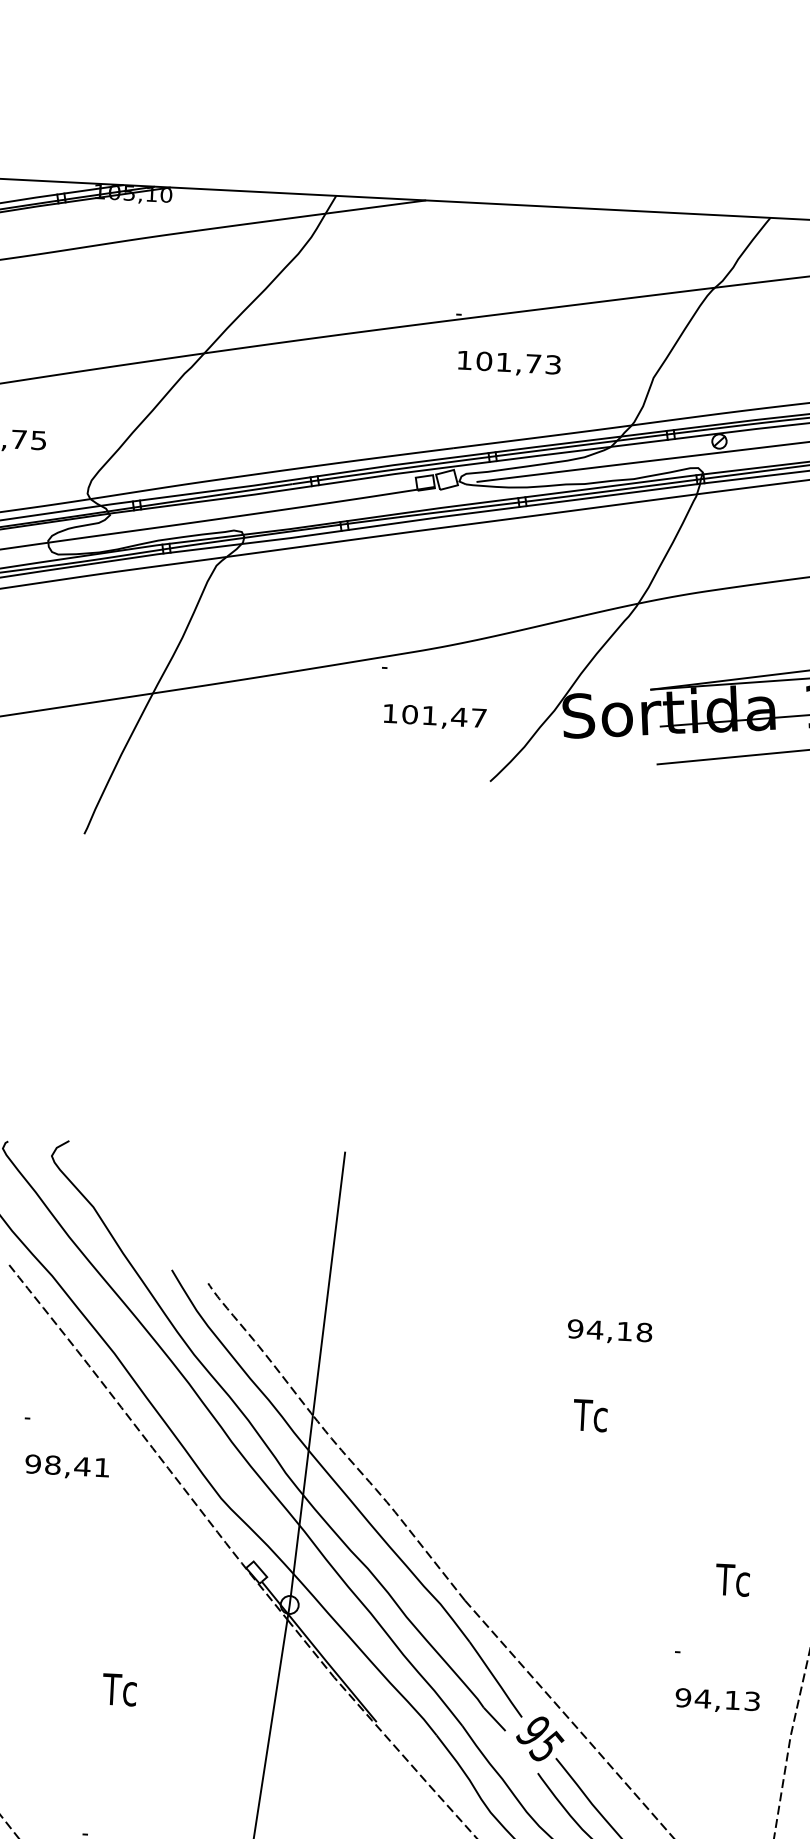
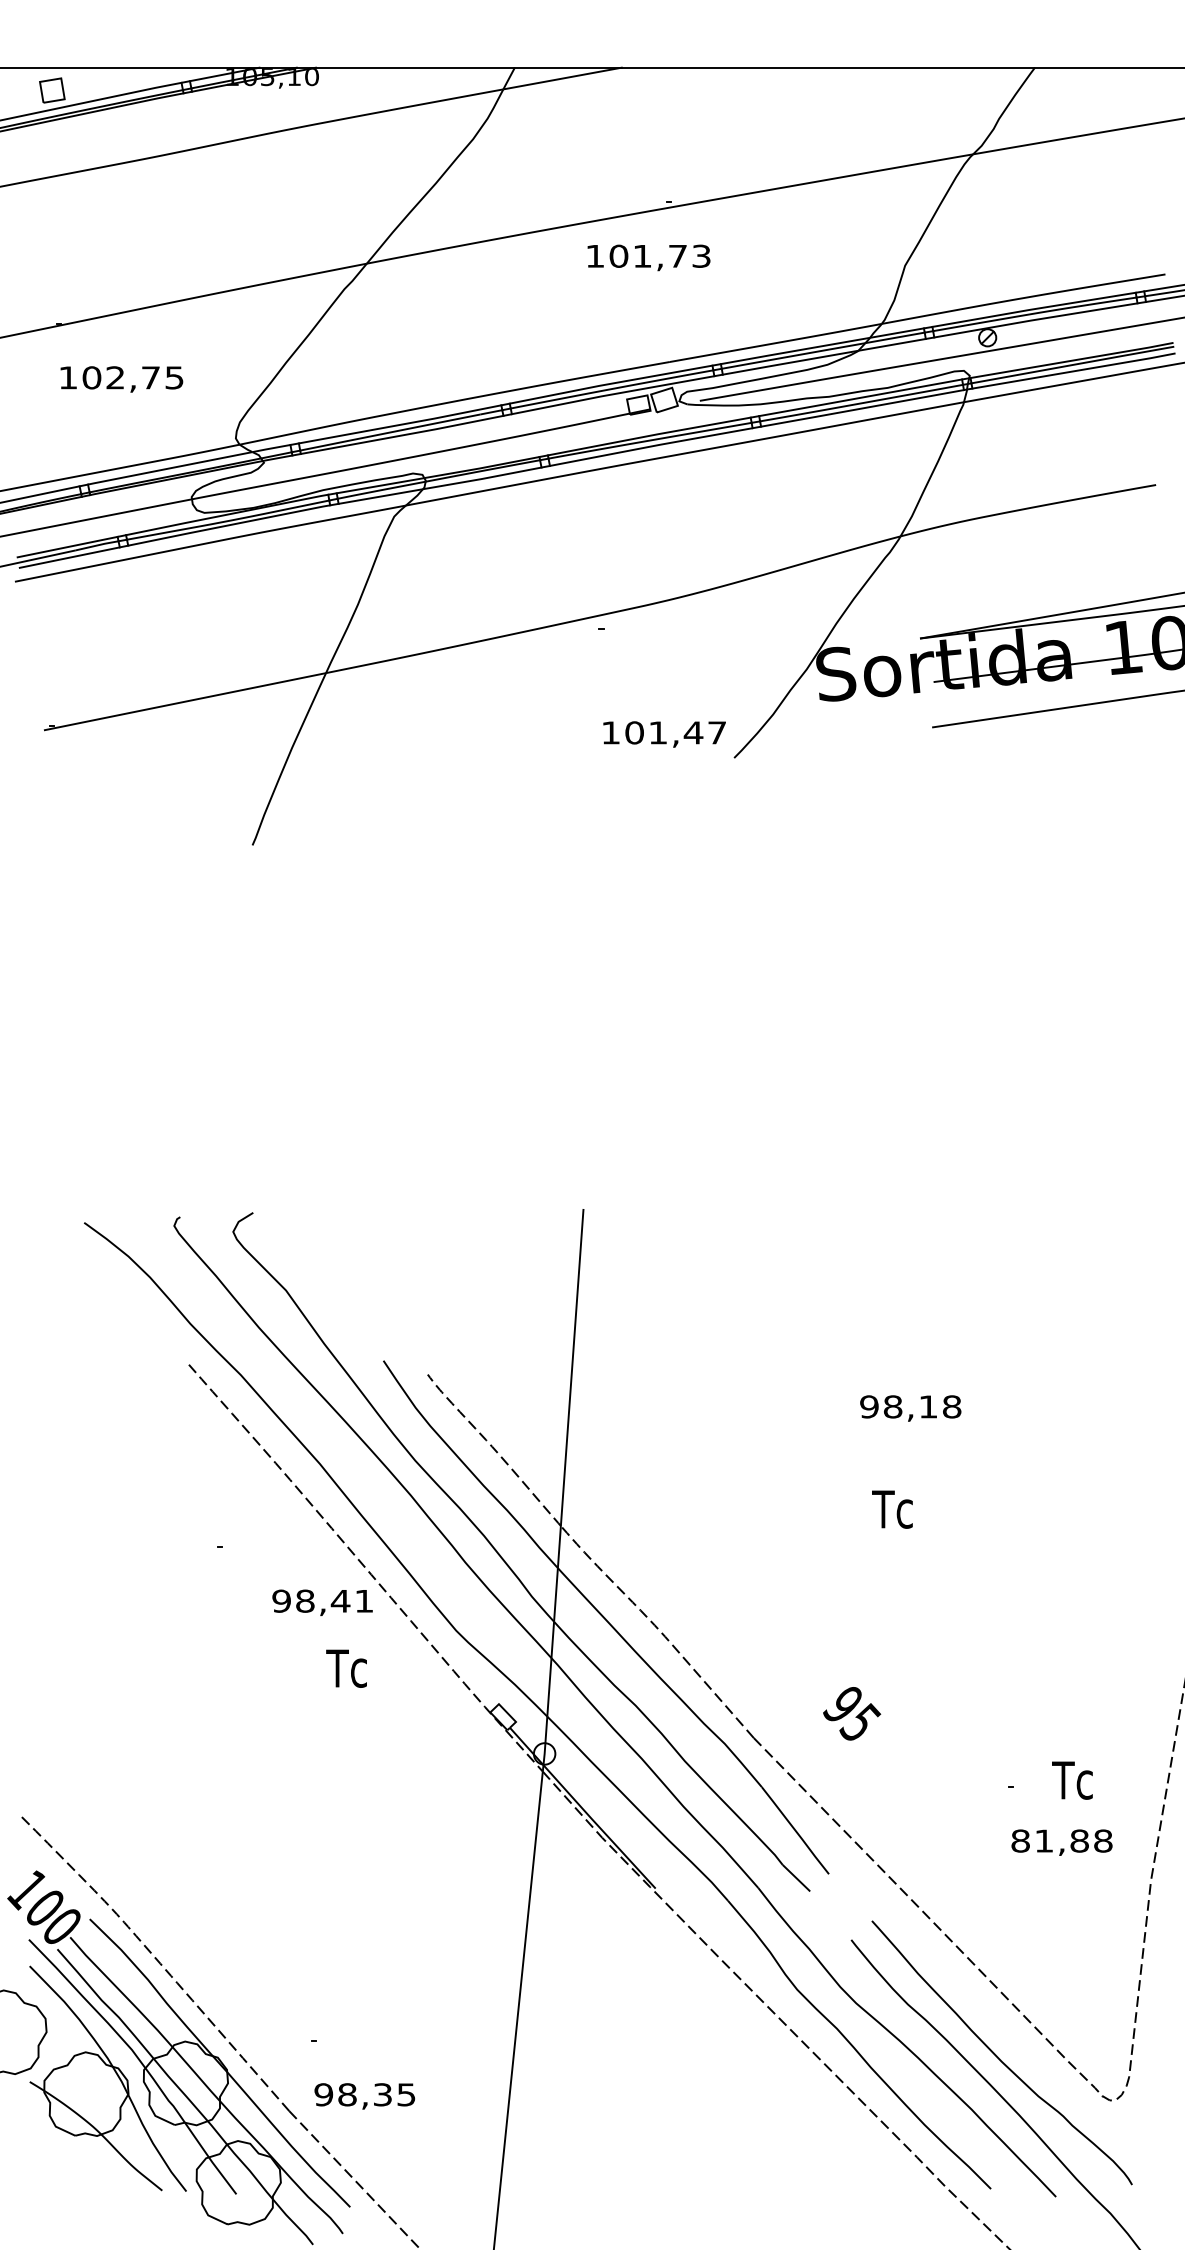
text: (509, 363) -> (648, 257), moved
text: (435, 717) -> (664, 734), moved
text: (594, 1329) -> (892, 1406), 94,18 -> 98,18
text: (67, 1466) -> (322, 1602), moved
text: (732, 1580) -> (1072, 1780), moved
text: (119, 1689) -> (346, 1668), moved
text: (717, 1699) -> (1061, 1840), 94,13 -> 81,88
text: (540, 1738) -> (852, 1713), moved

